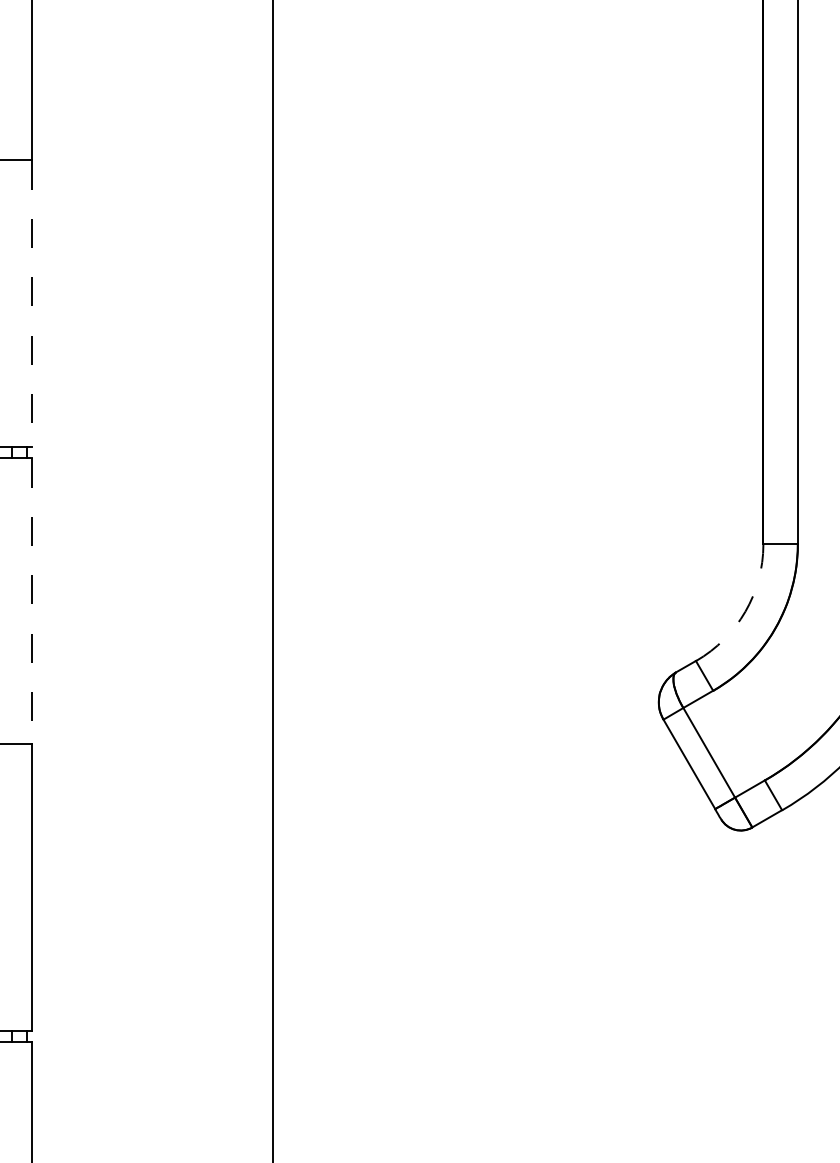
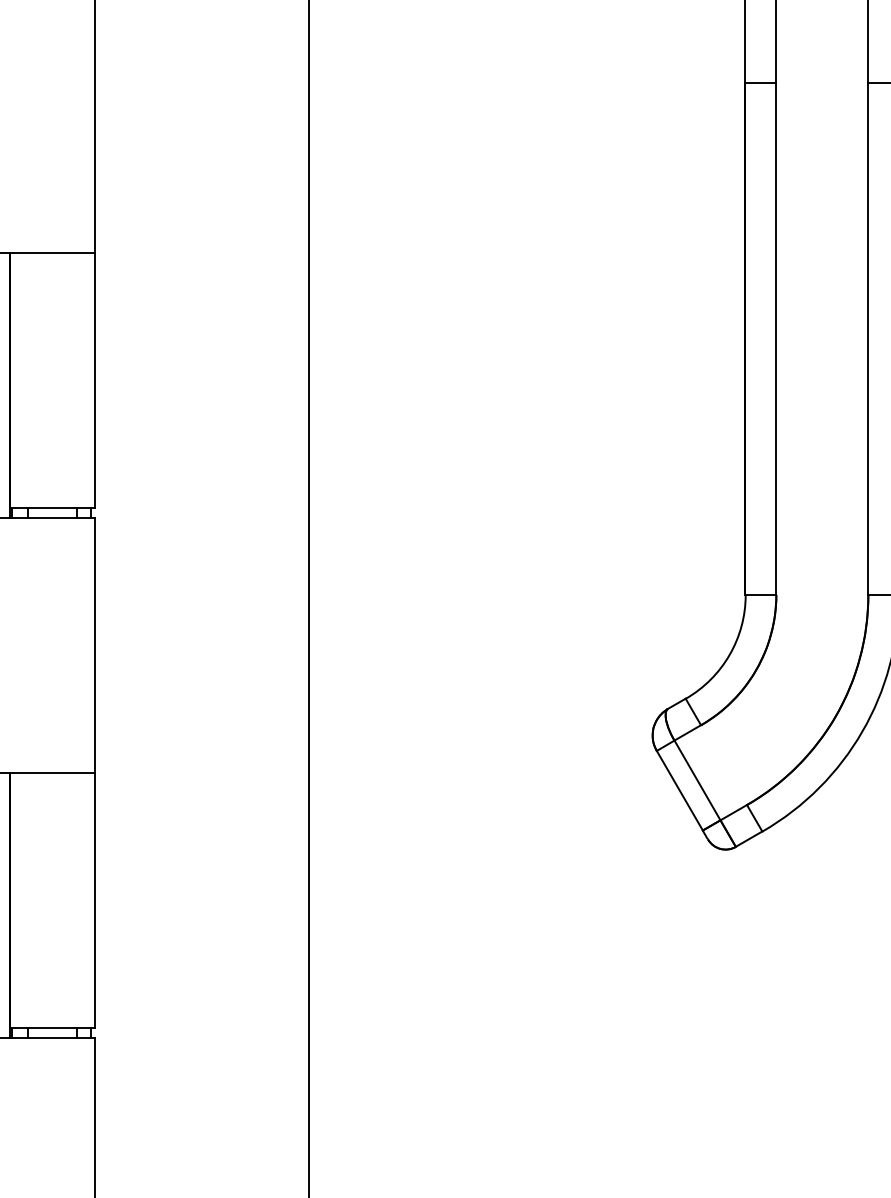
line: (31, 304) -> (94, 381), dashed -> solid
line: (31, 602) -> (94, 646), dashed -> solid
arc: (745, 611) -> (729, 654), dashed -> solid

